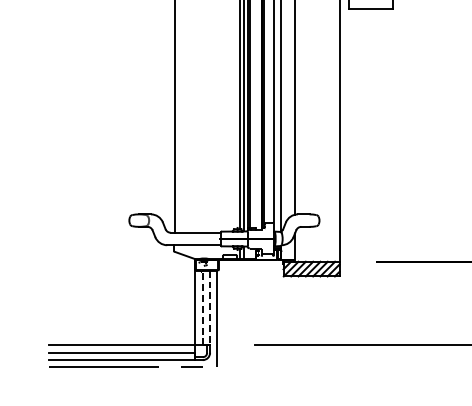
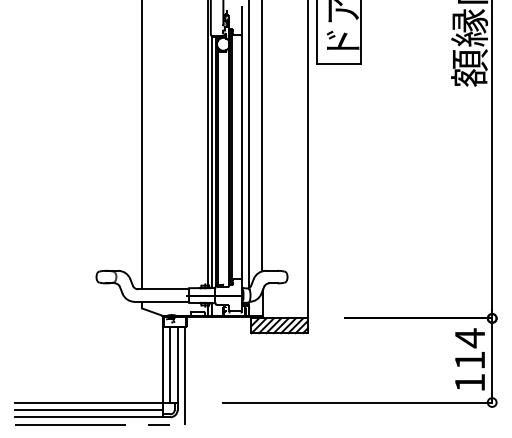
line: (202, 307) -> (170, 364), dashed -> solid
line: (209, 307) -> (177, 364), dashed -> solid

